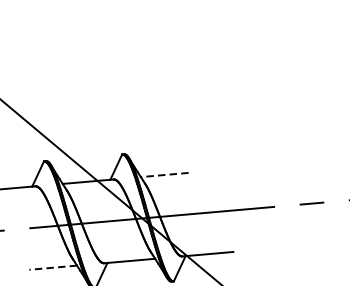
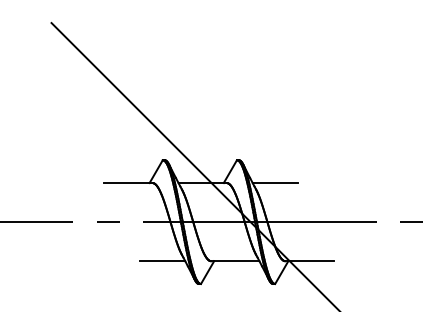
line: (164, 175) -> (275, 183), dashed -> solid
line: (53, 268) -> (162, 261), dashed -> solid

